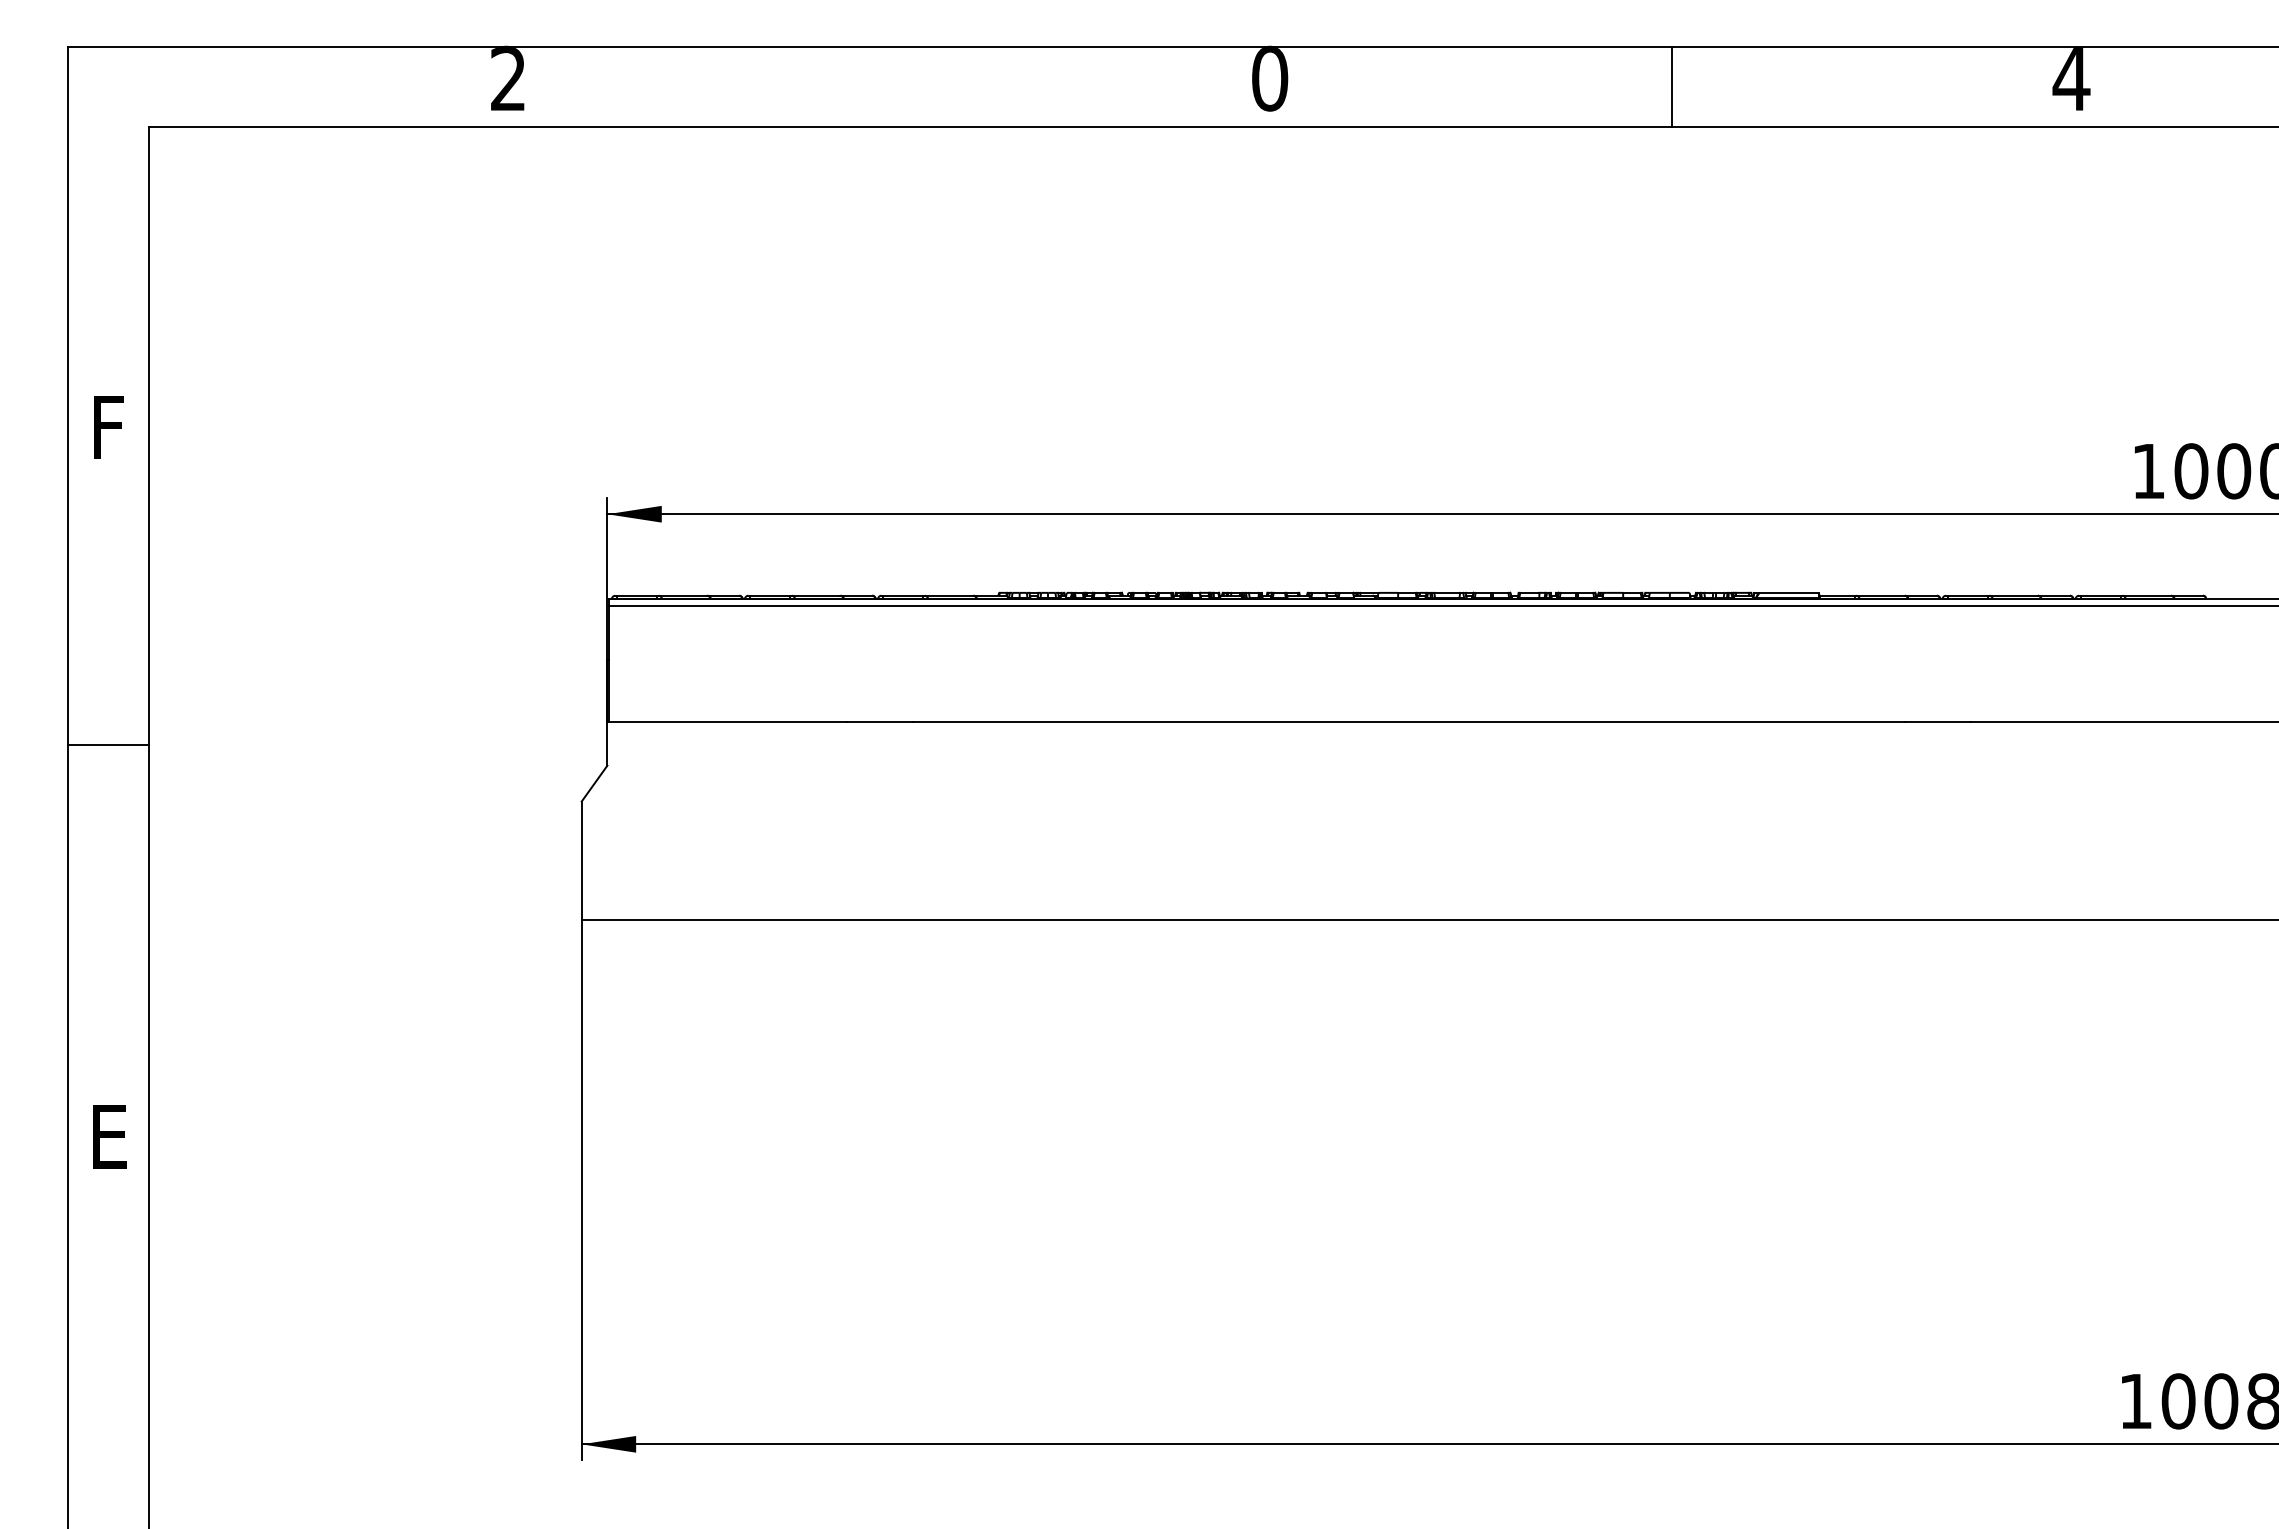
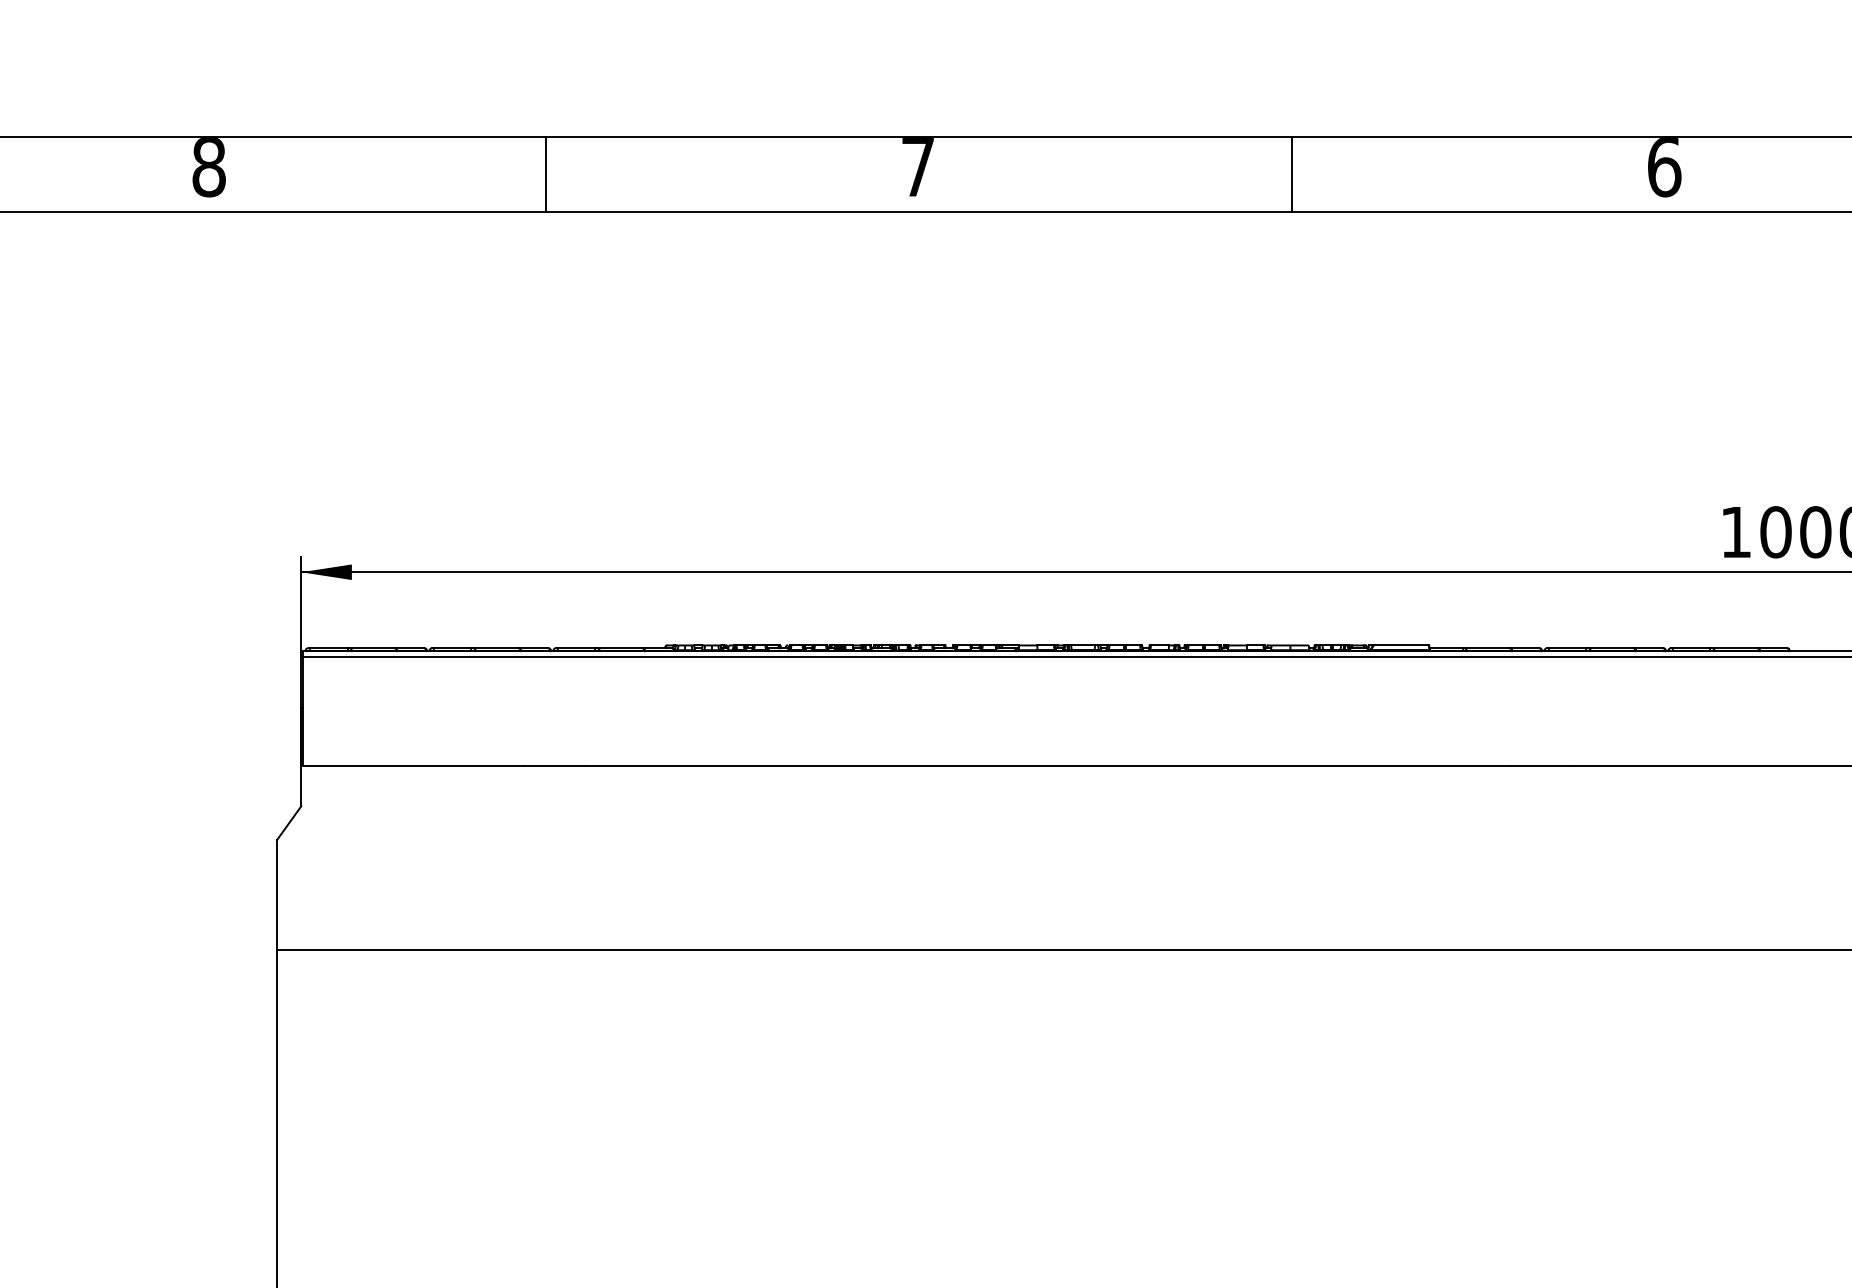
text: (508, 78) -> (209, 166), 2 -> 8
text: (1270, 78) -> (918, 166), 0 -> 7
text: (2071, 78) -> (1664, 166), 4 -> 6
line: (869, 87) -> (545, 174), added

